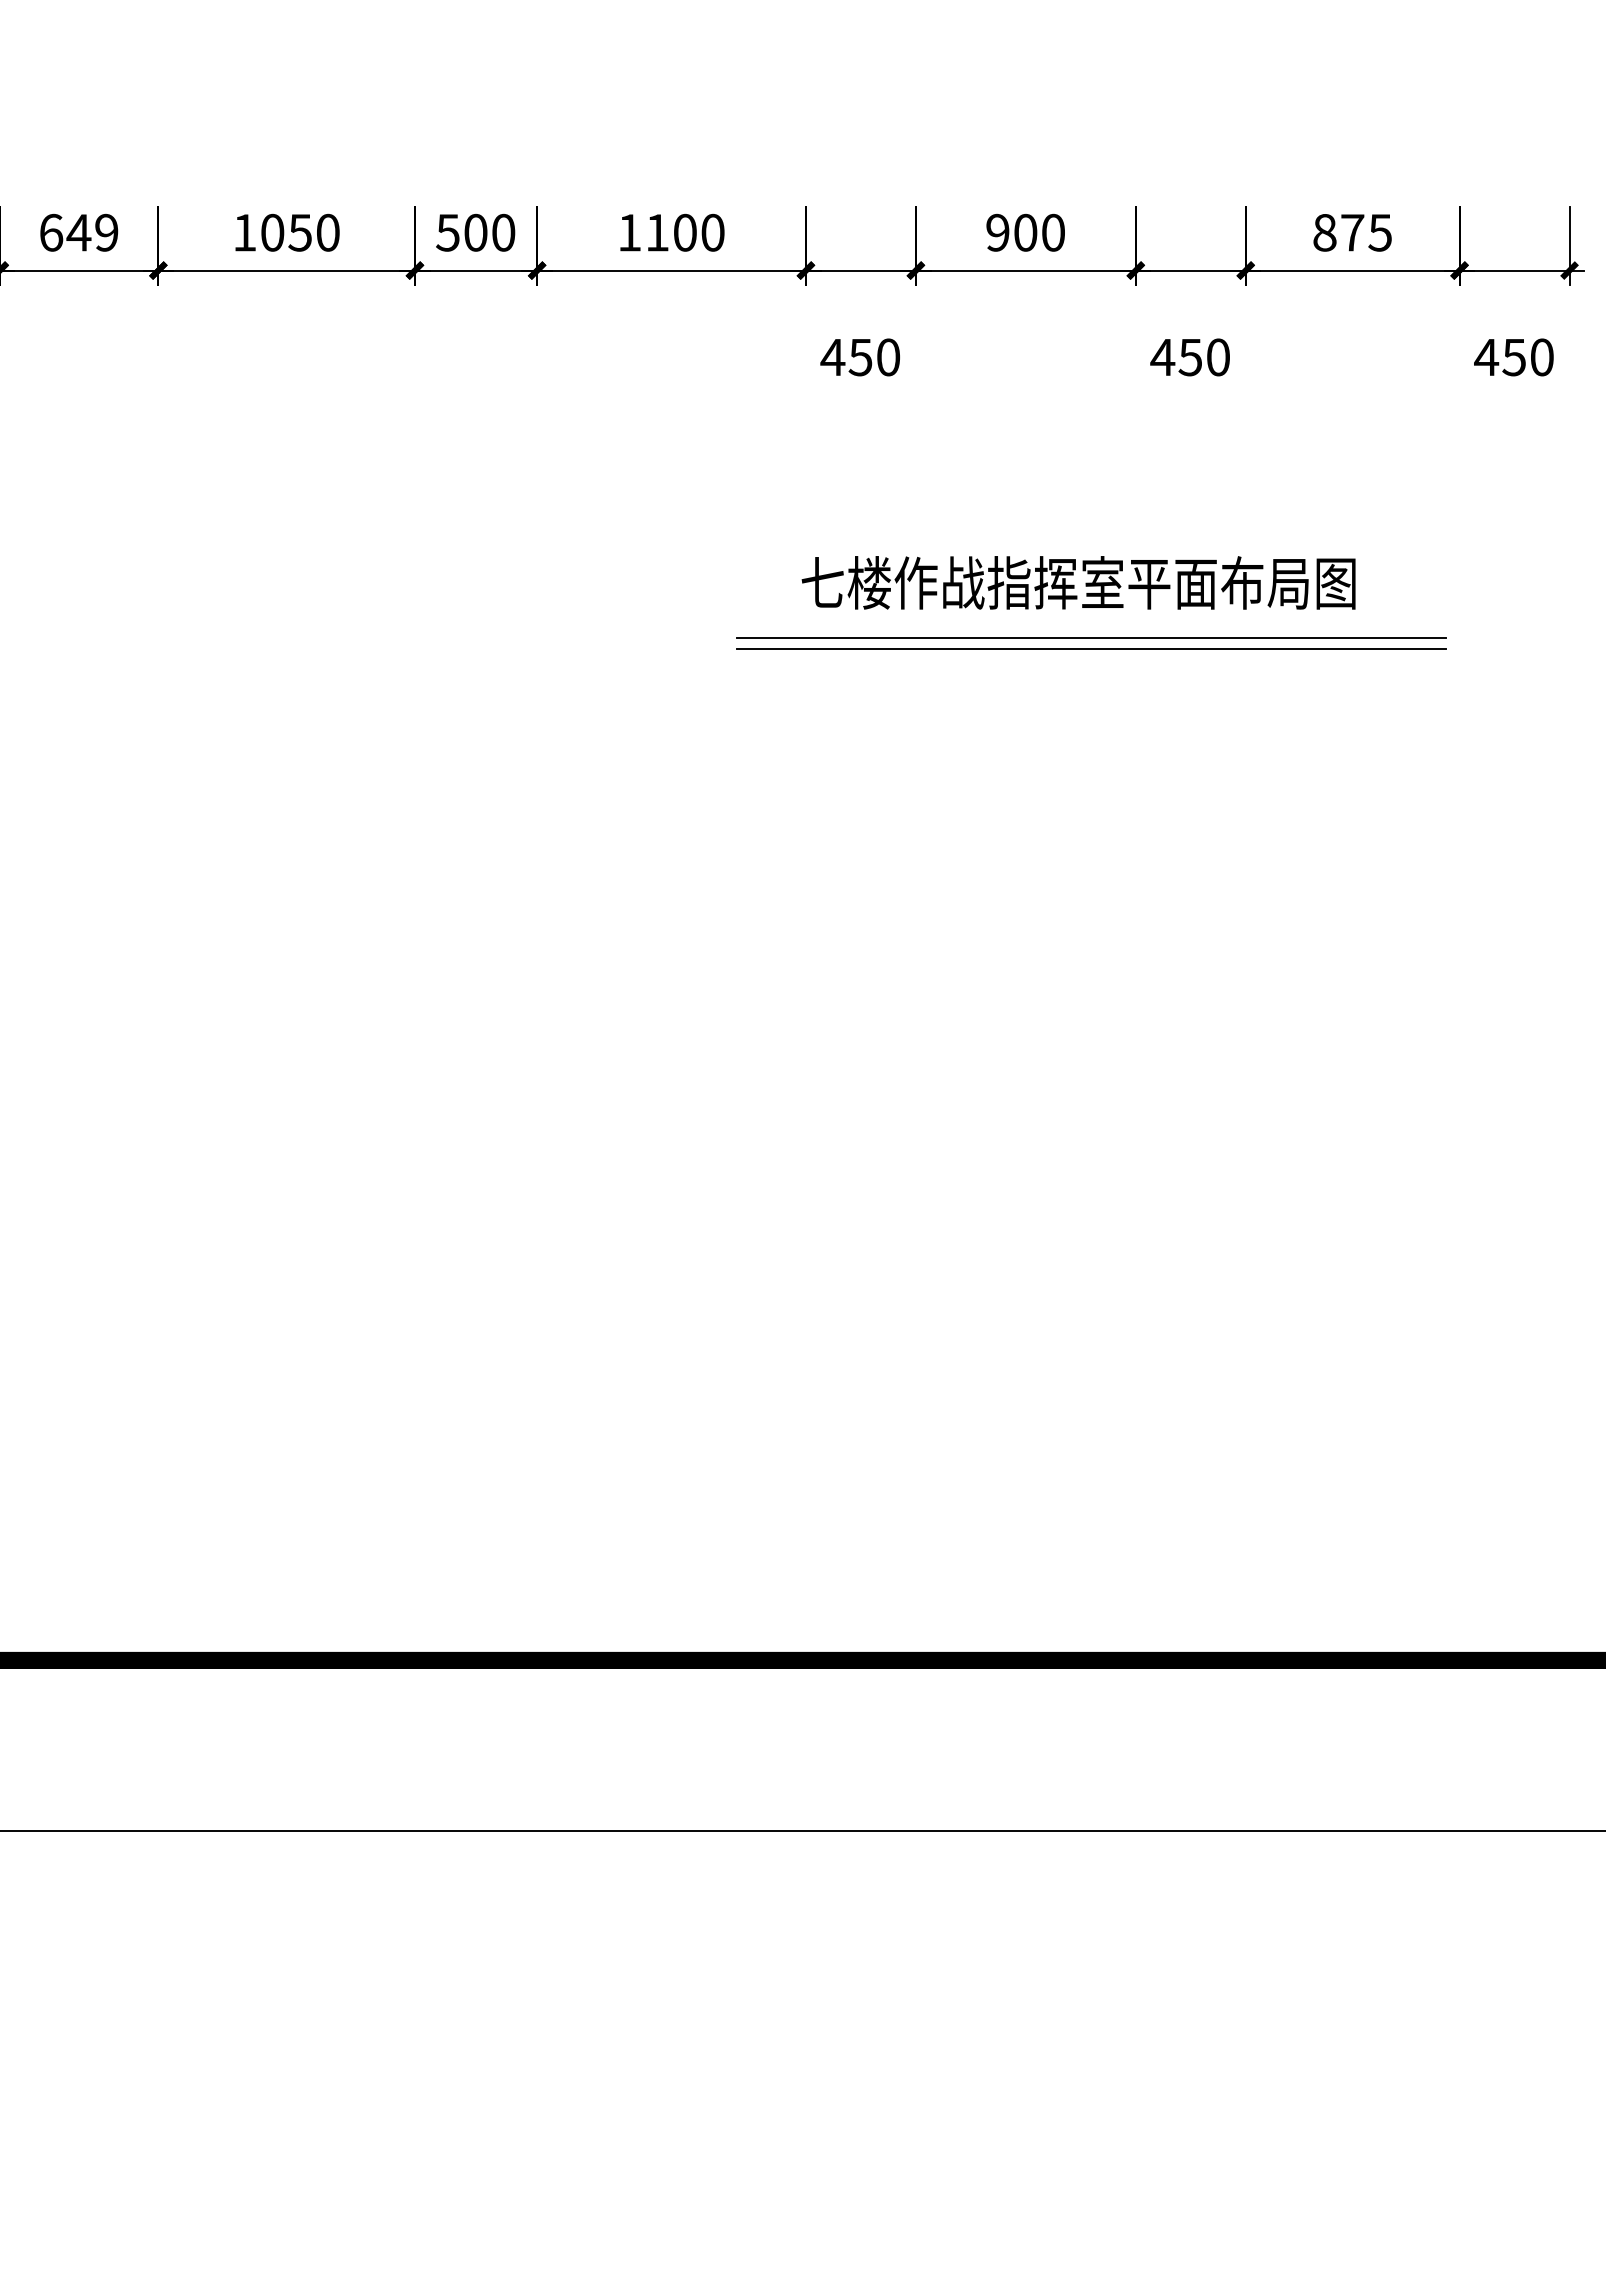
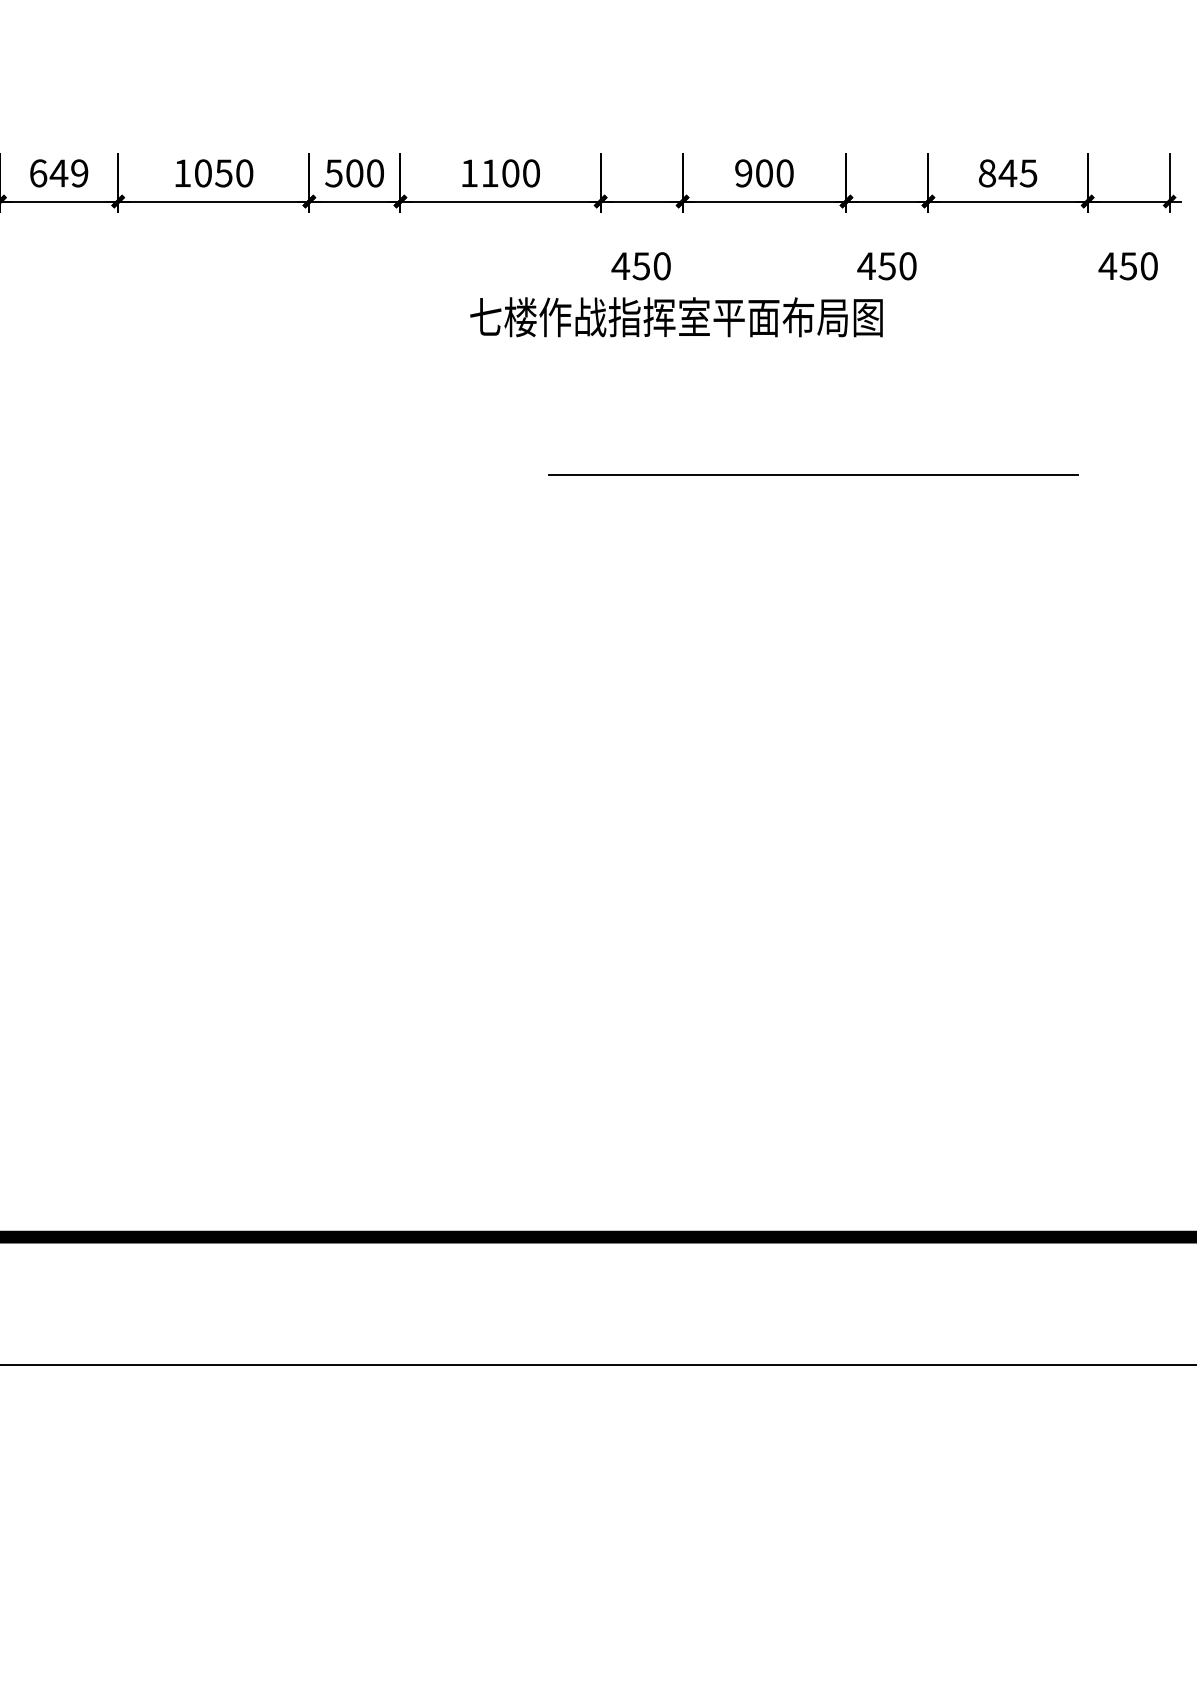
text: (1352, 232) -> (1007, 173), 875 -> 845
text: (1078, 582) -> (676, 316), moved
line: (1091, 649) -> (813, 483), removed

